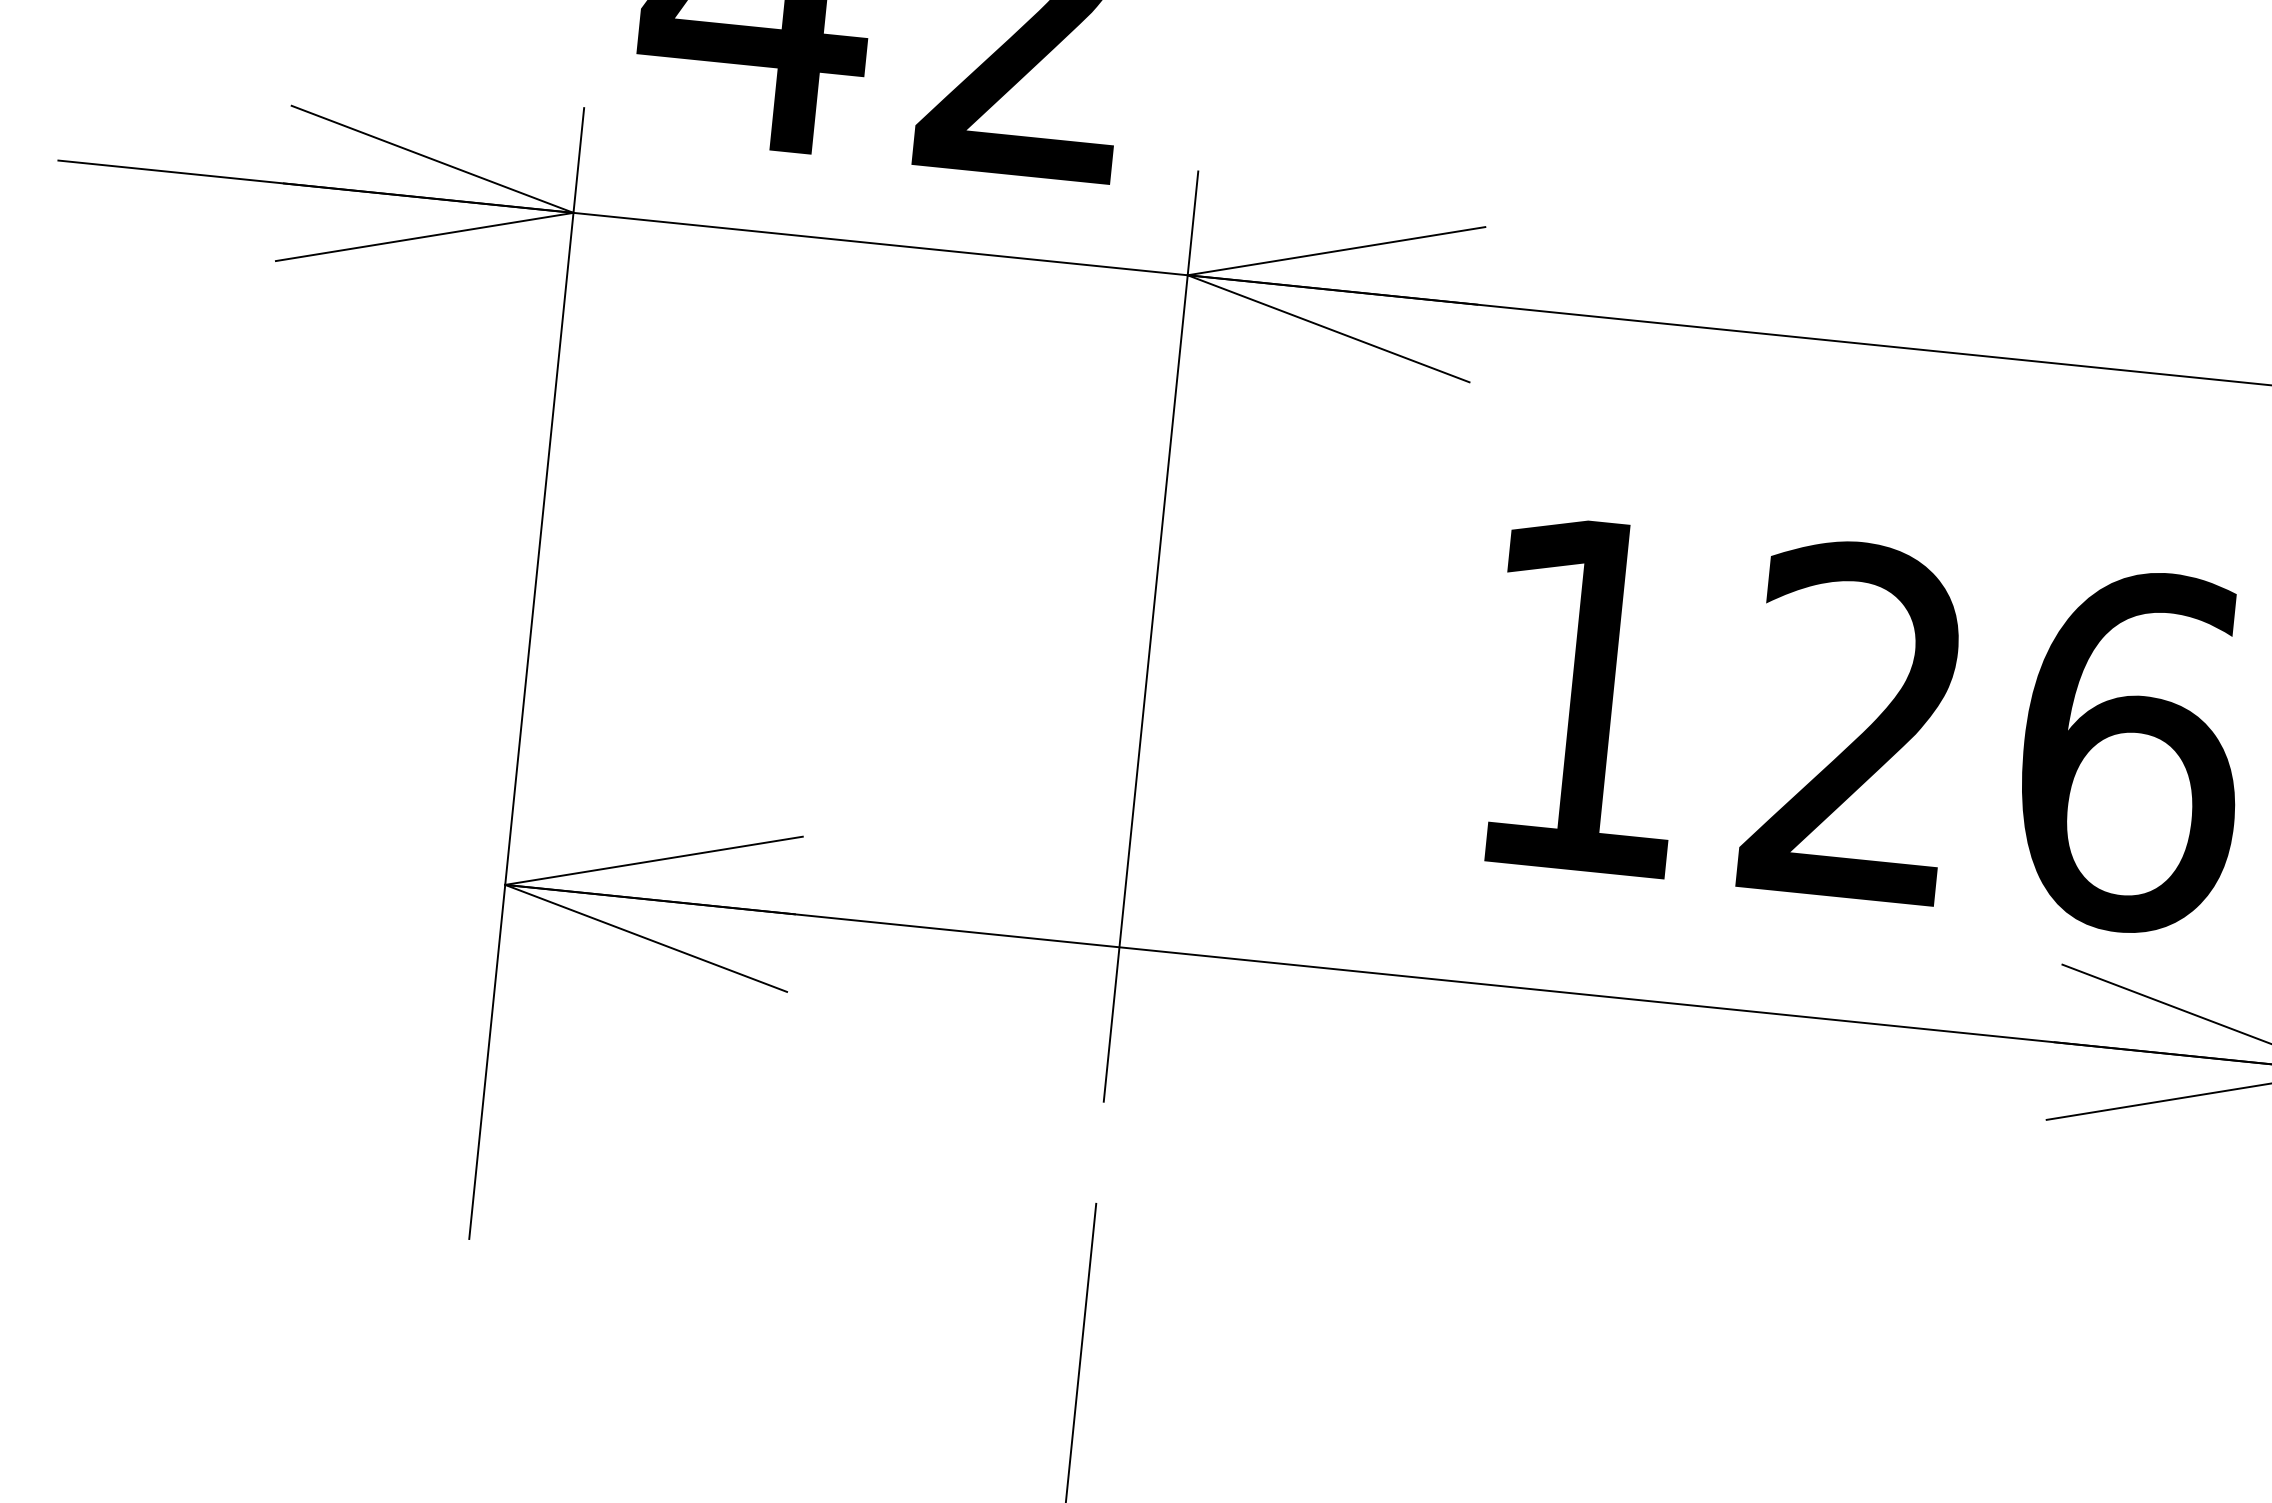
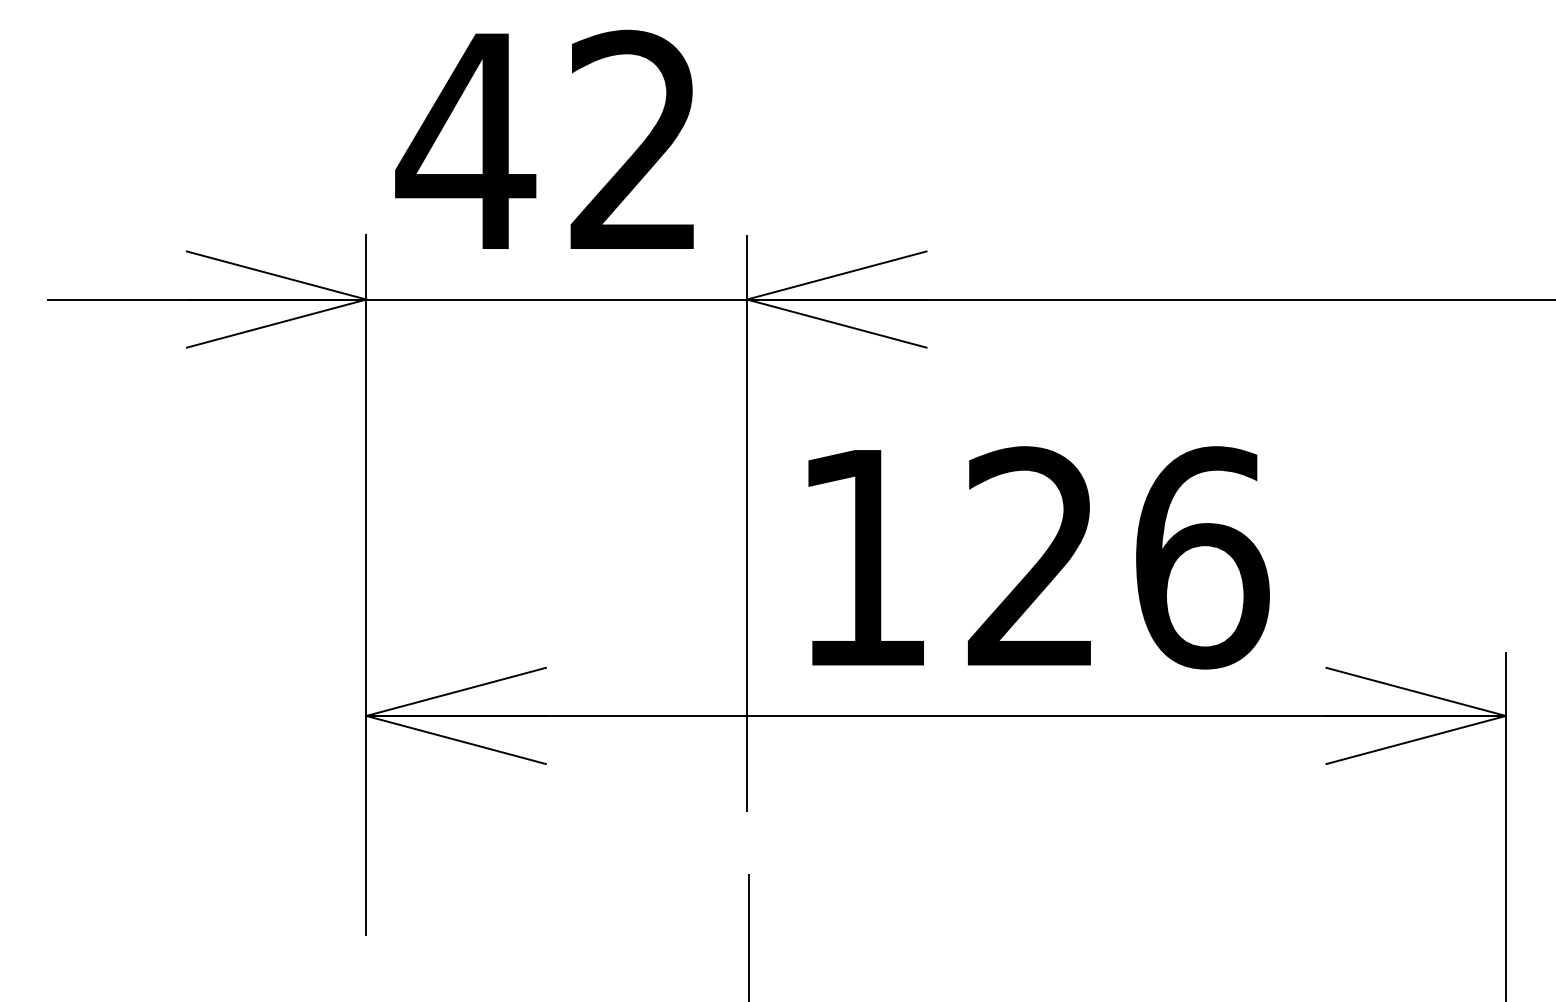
text: (1866, 724) -> (1038, 557), moved

